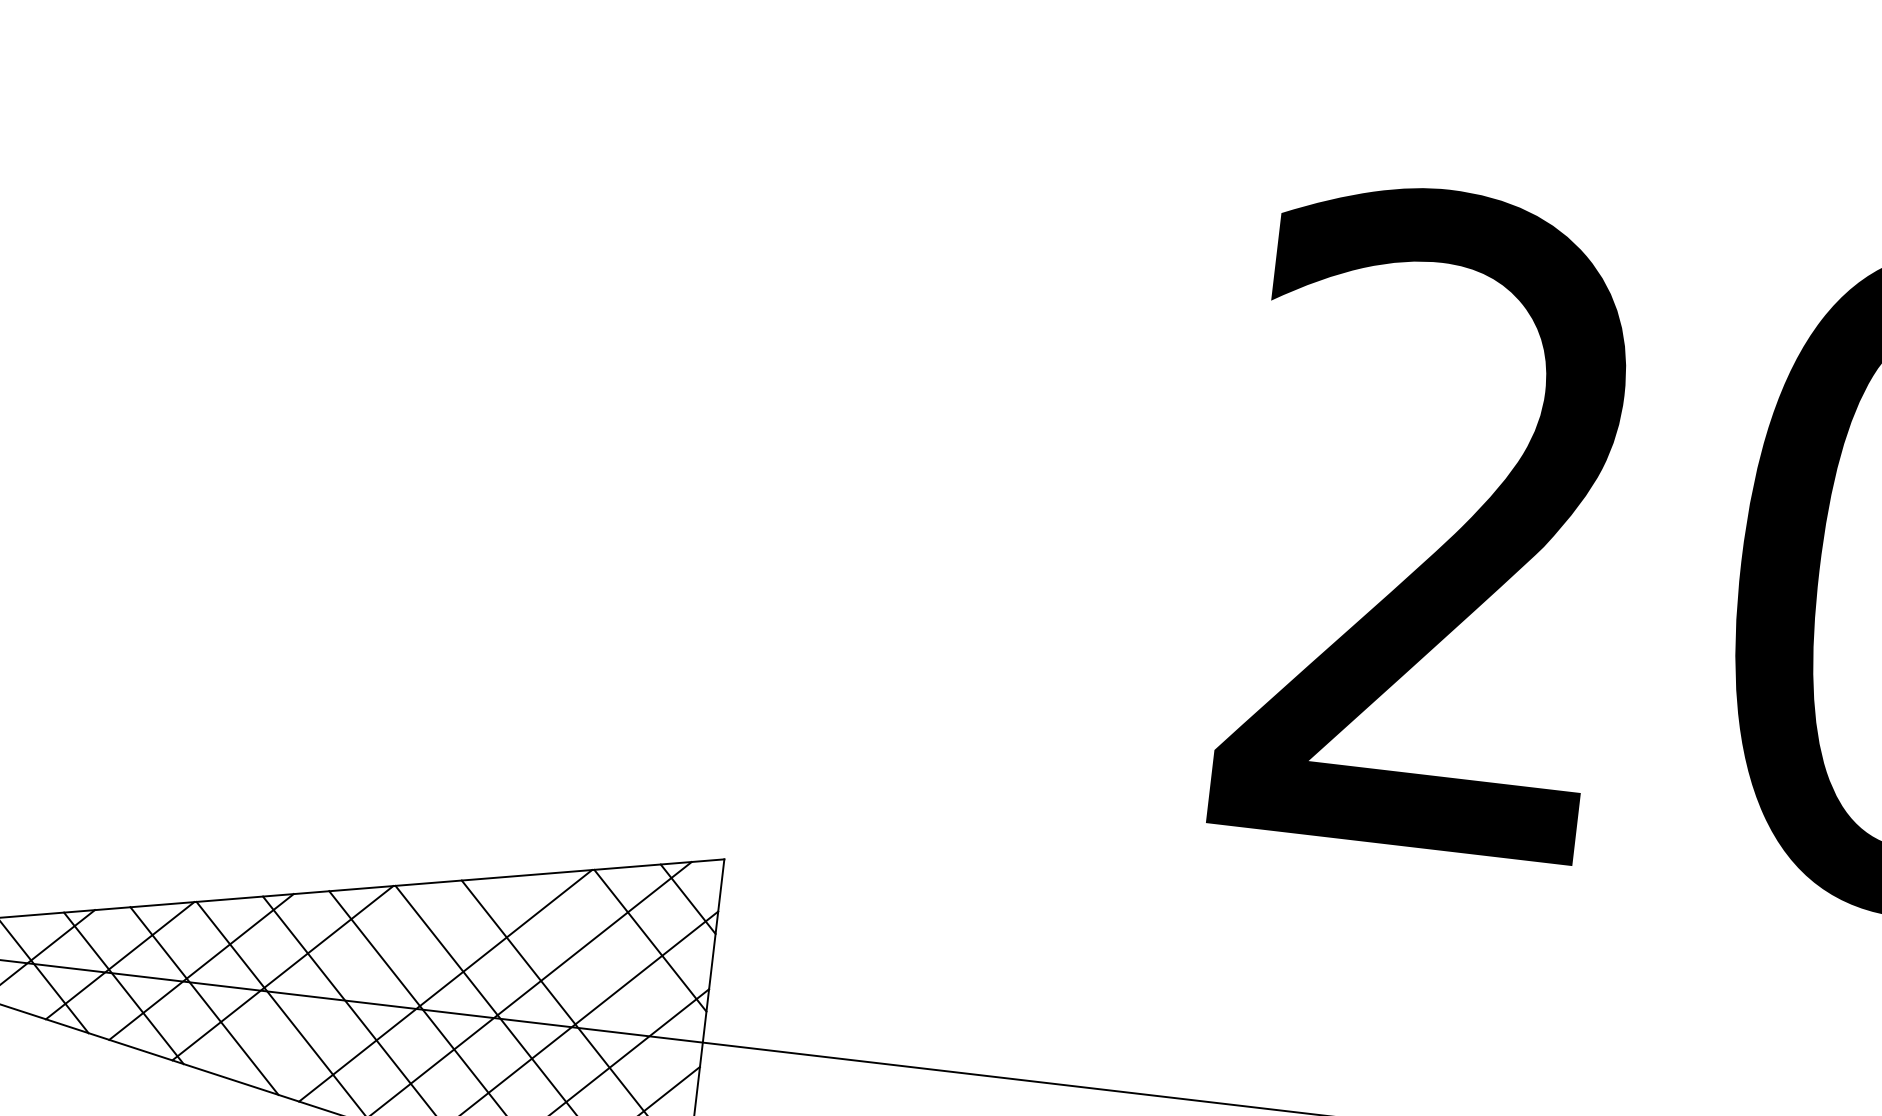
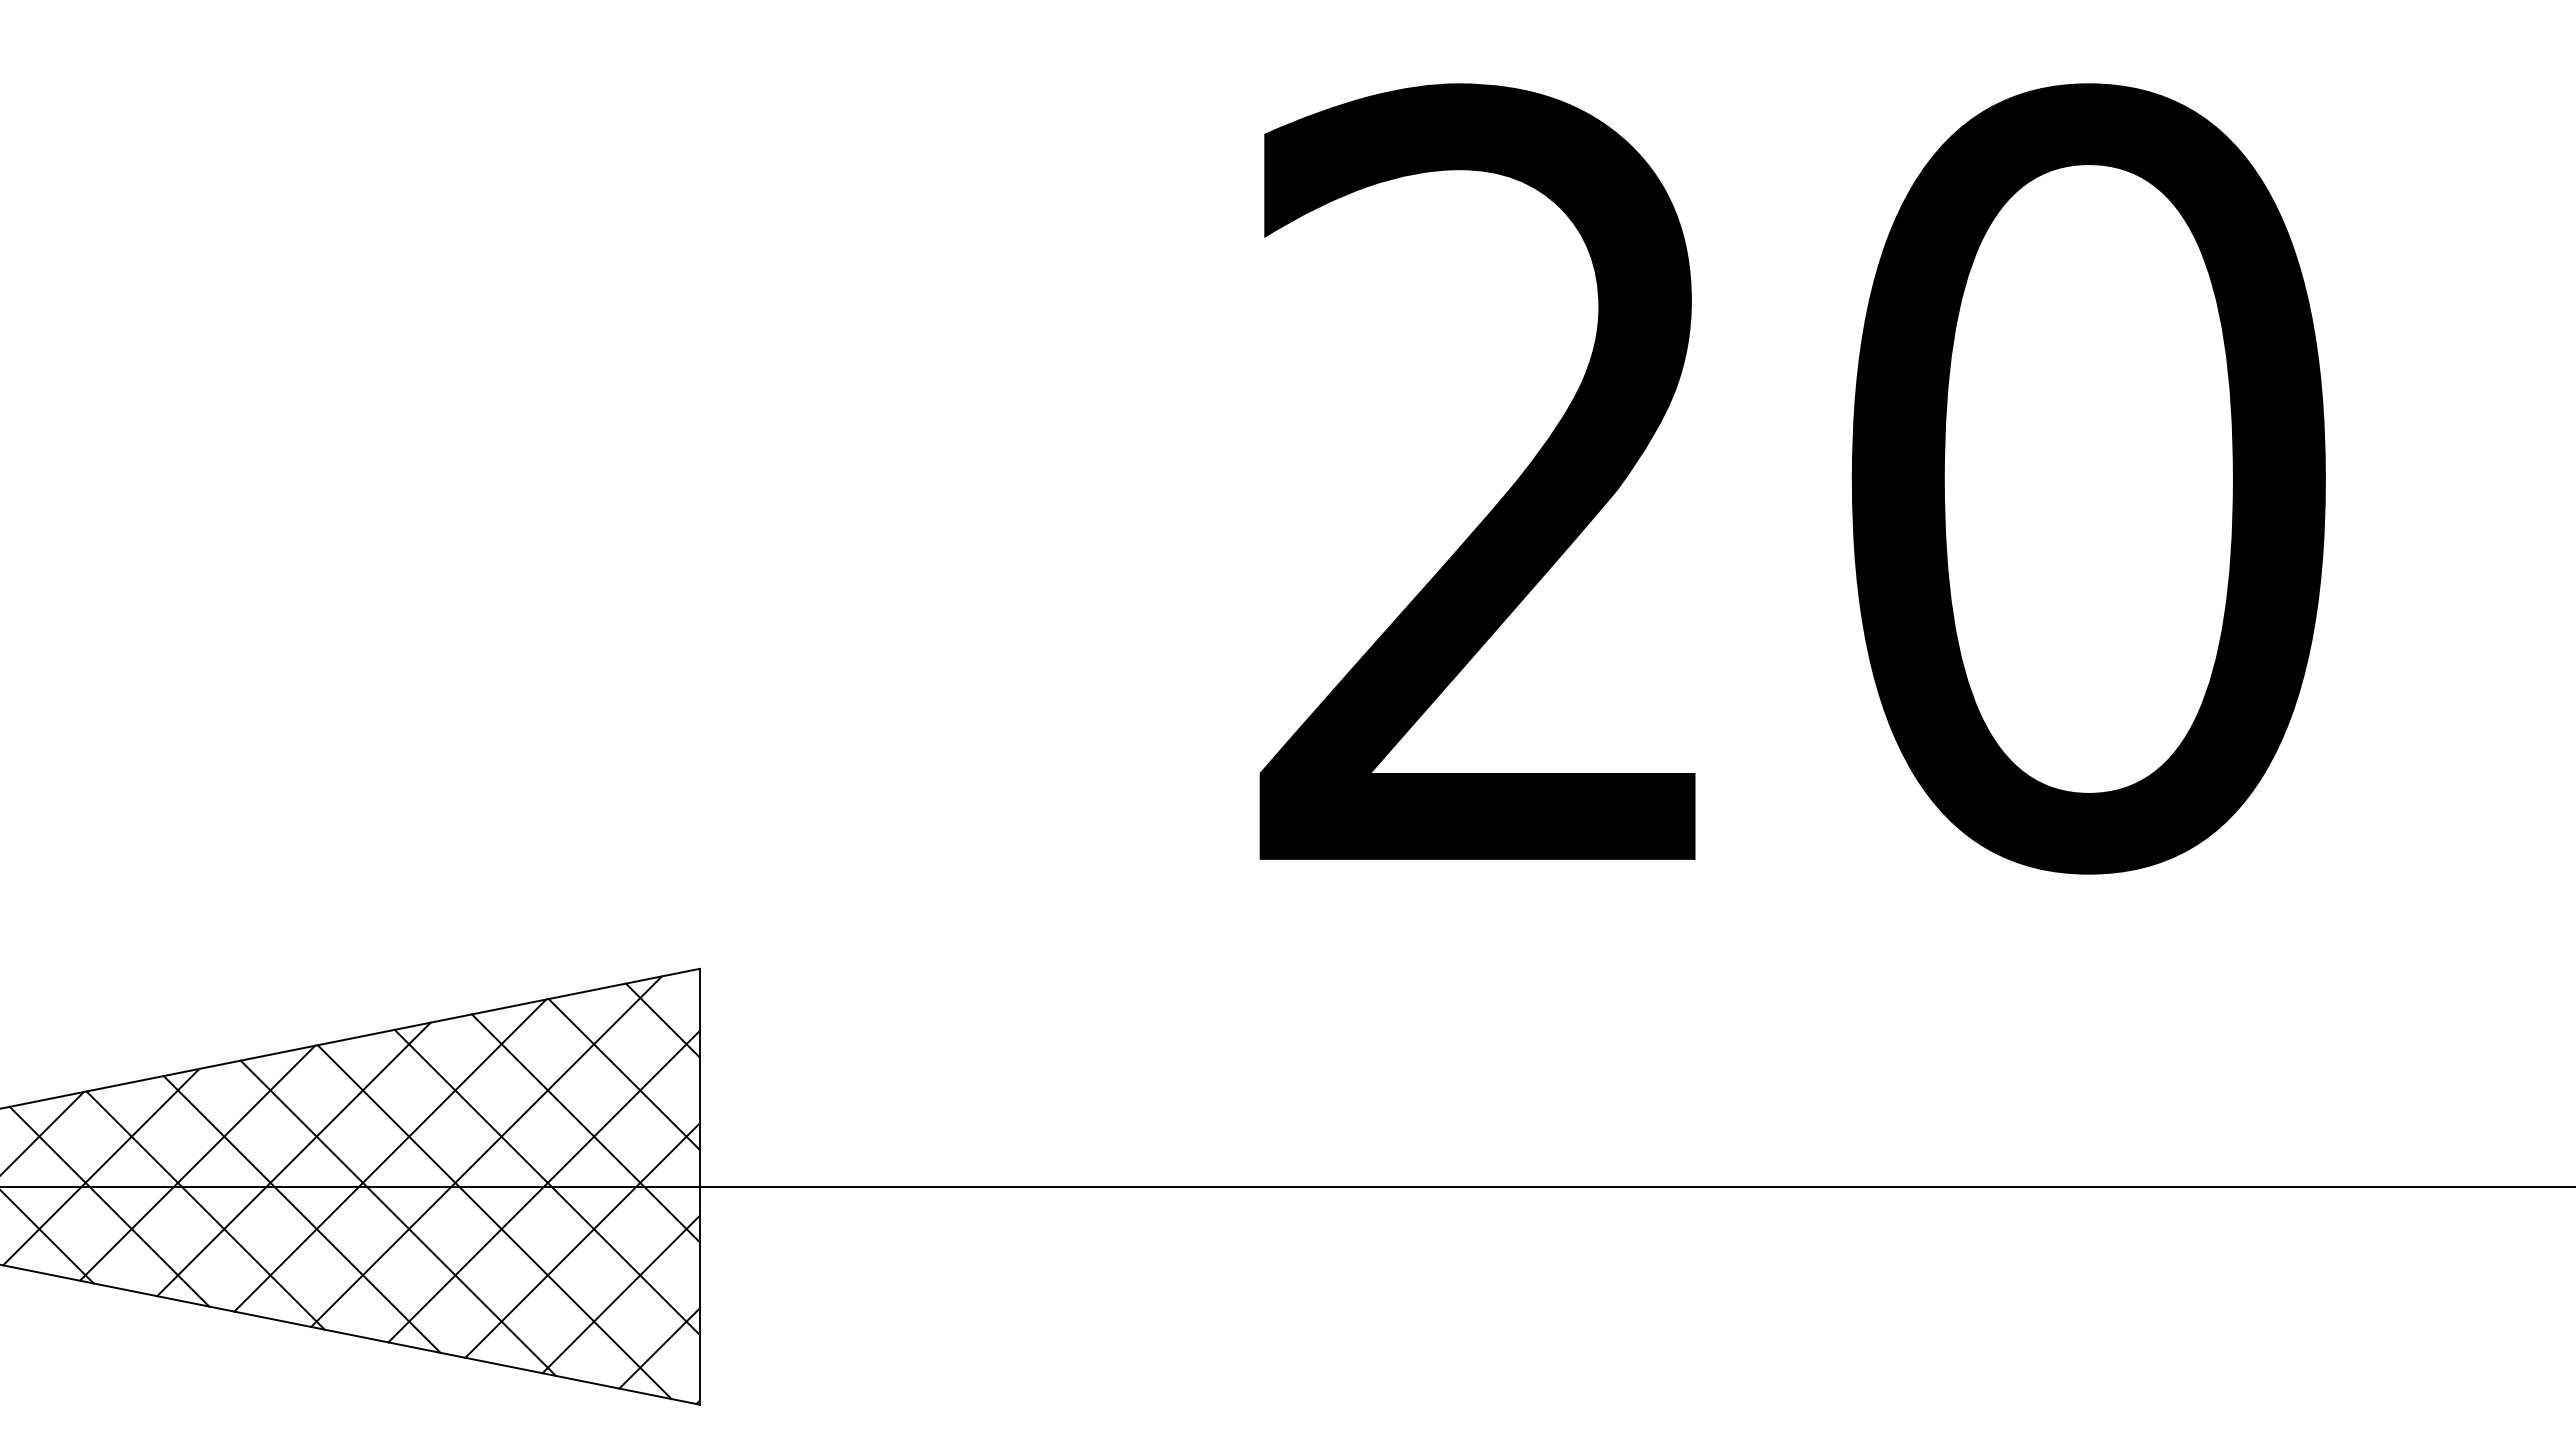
line: (363, 979) -> (293, 1159), added
line: (612, 982) -> (585, 1128), added

